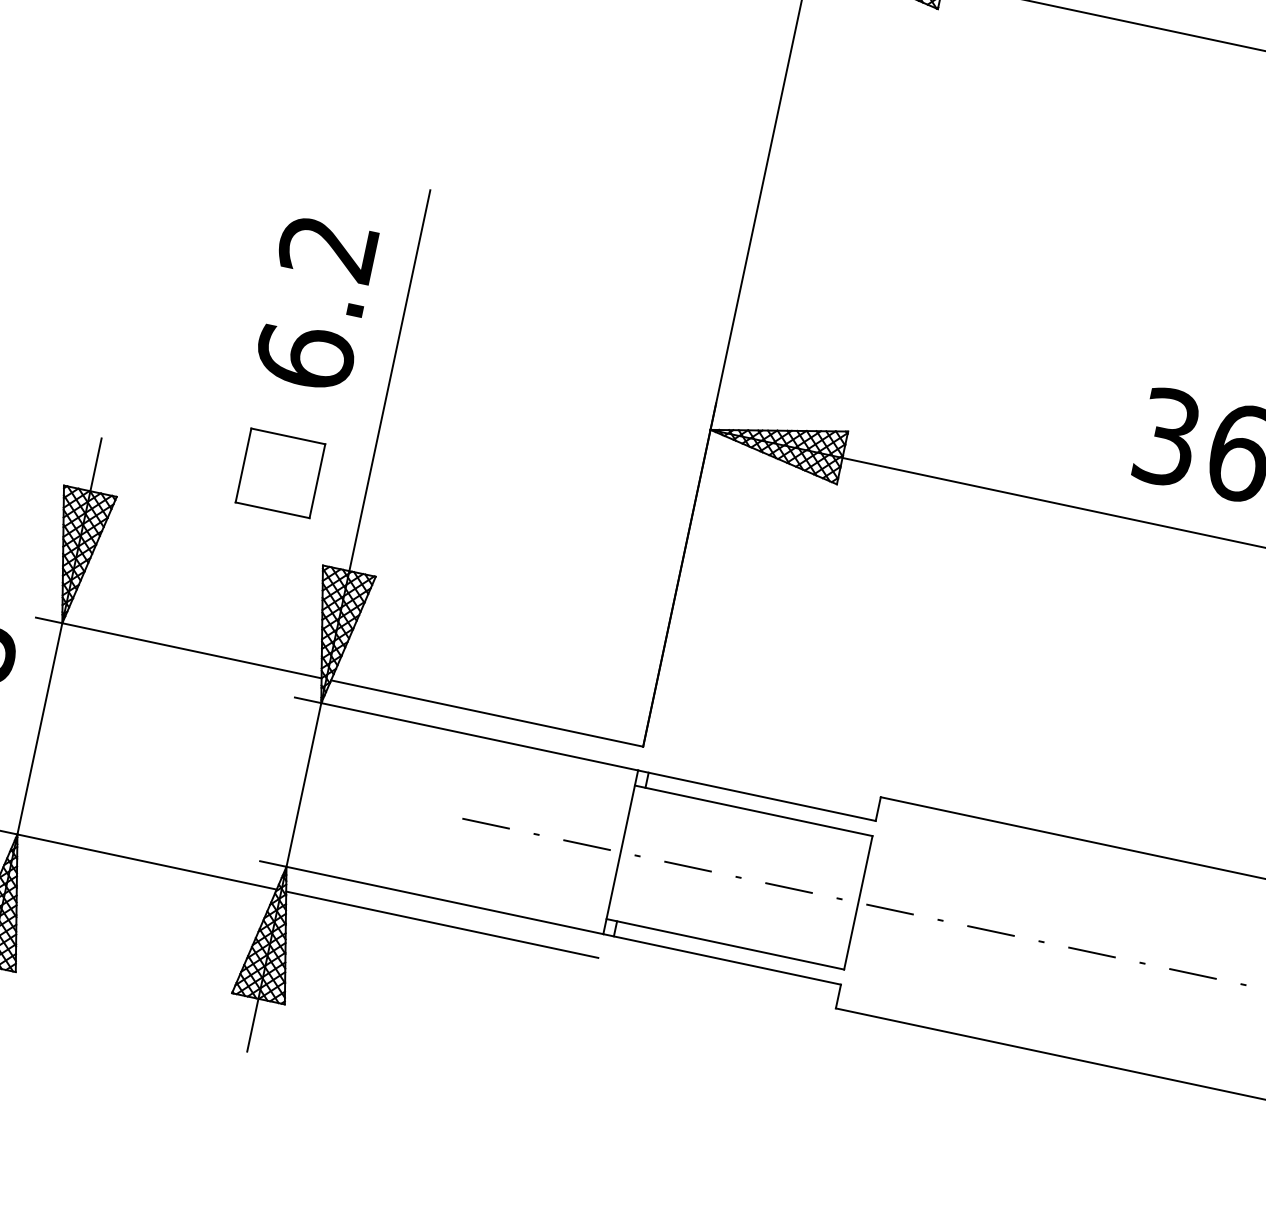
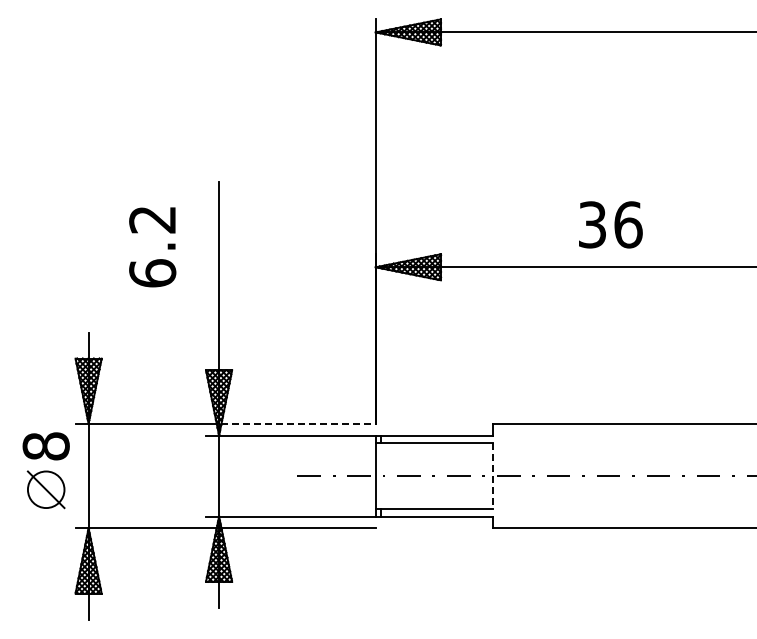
text: (315, 304) -> (152, 247), moved
part: (280, 472) -> (176, 330), removed
line: (489, 713) -> (299, 423), solid -> dashed
line: (858, 903) -> (493, 476), solid -> dashed

